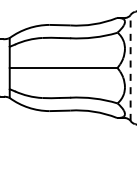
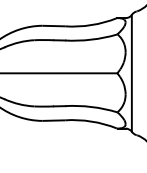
line: (130, 68) -> (131, 73), dashed -> solid

